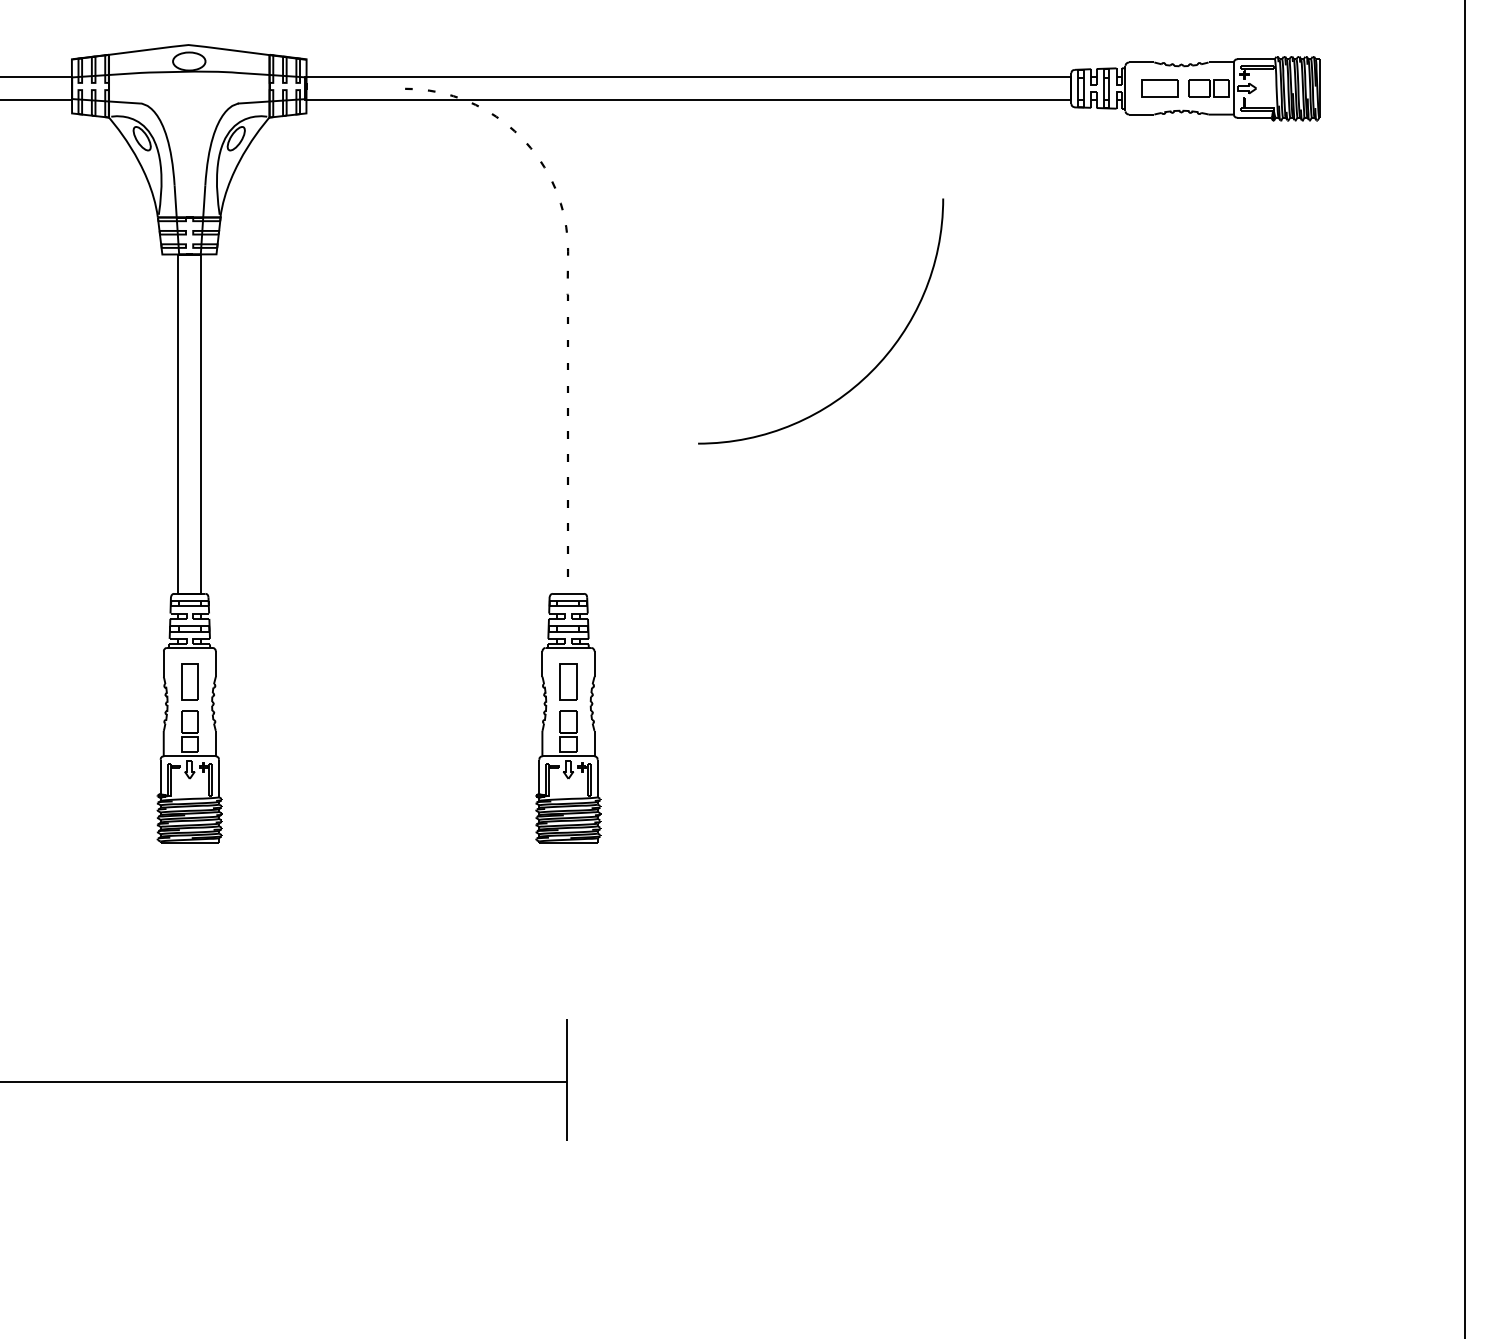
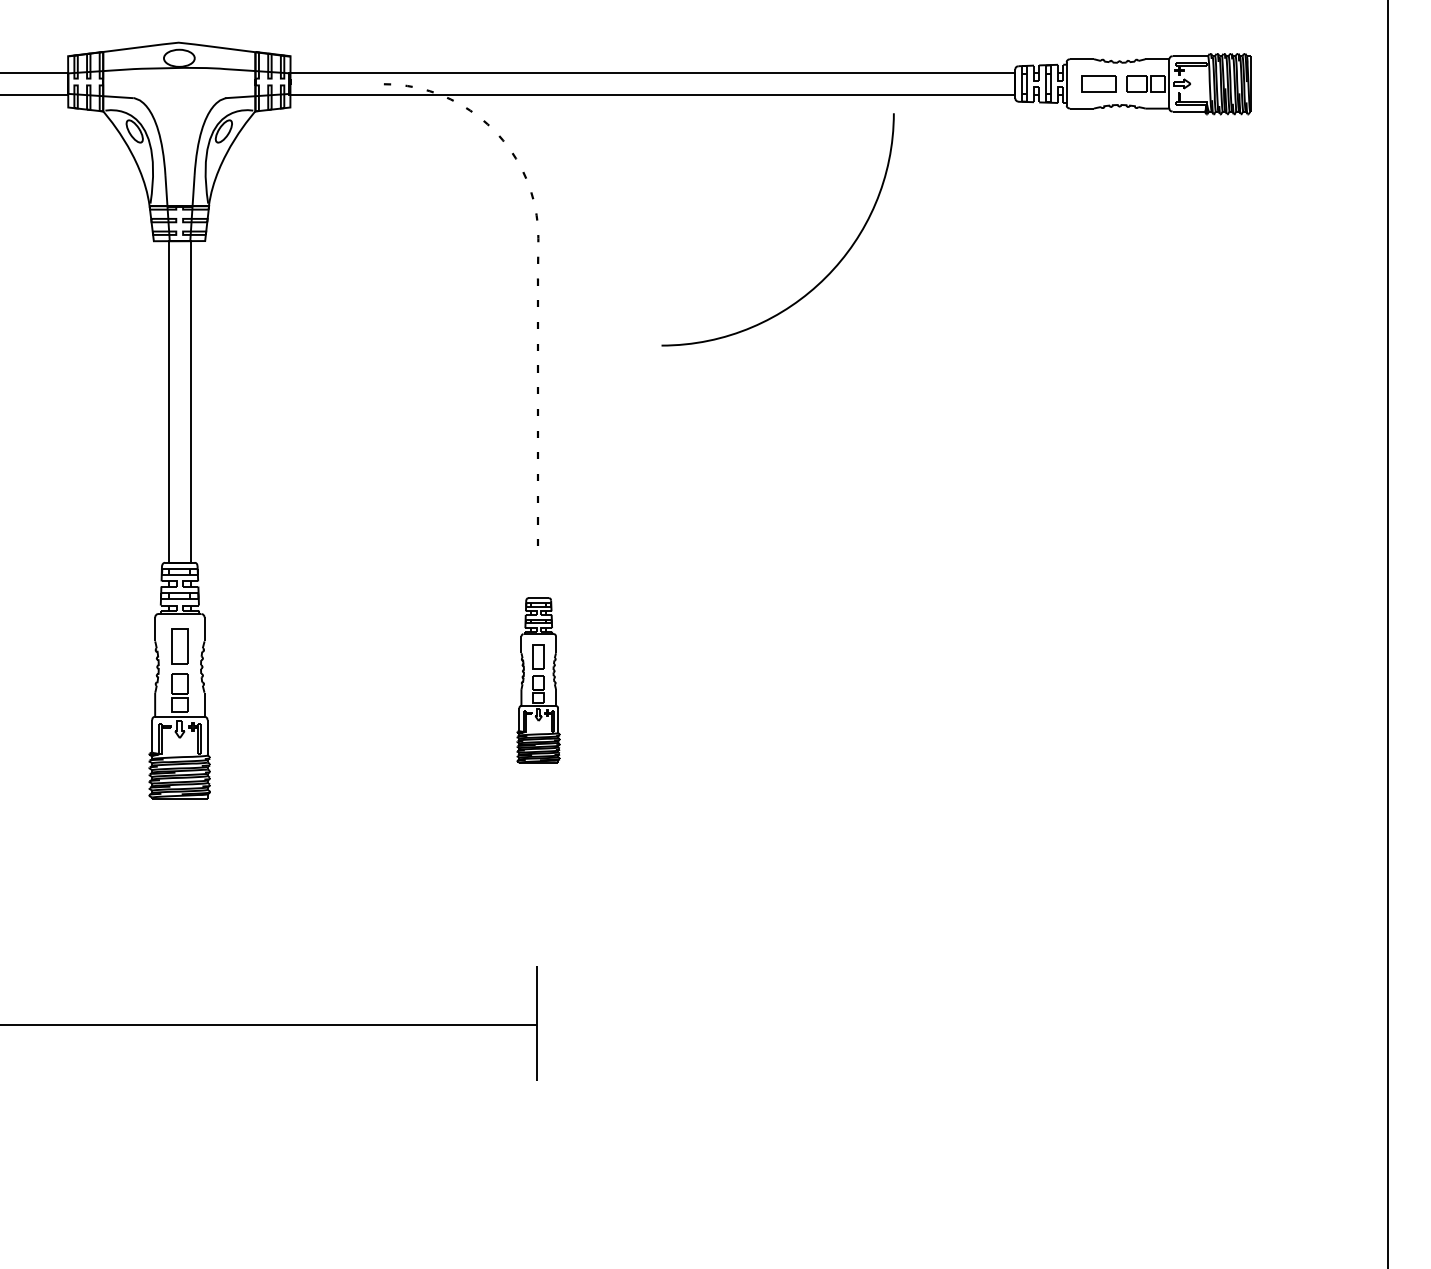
curve: (871, 370) -> (825, 276), moved
part: (568, 718) -> (538, 680), size x0.7

